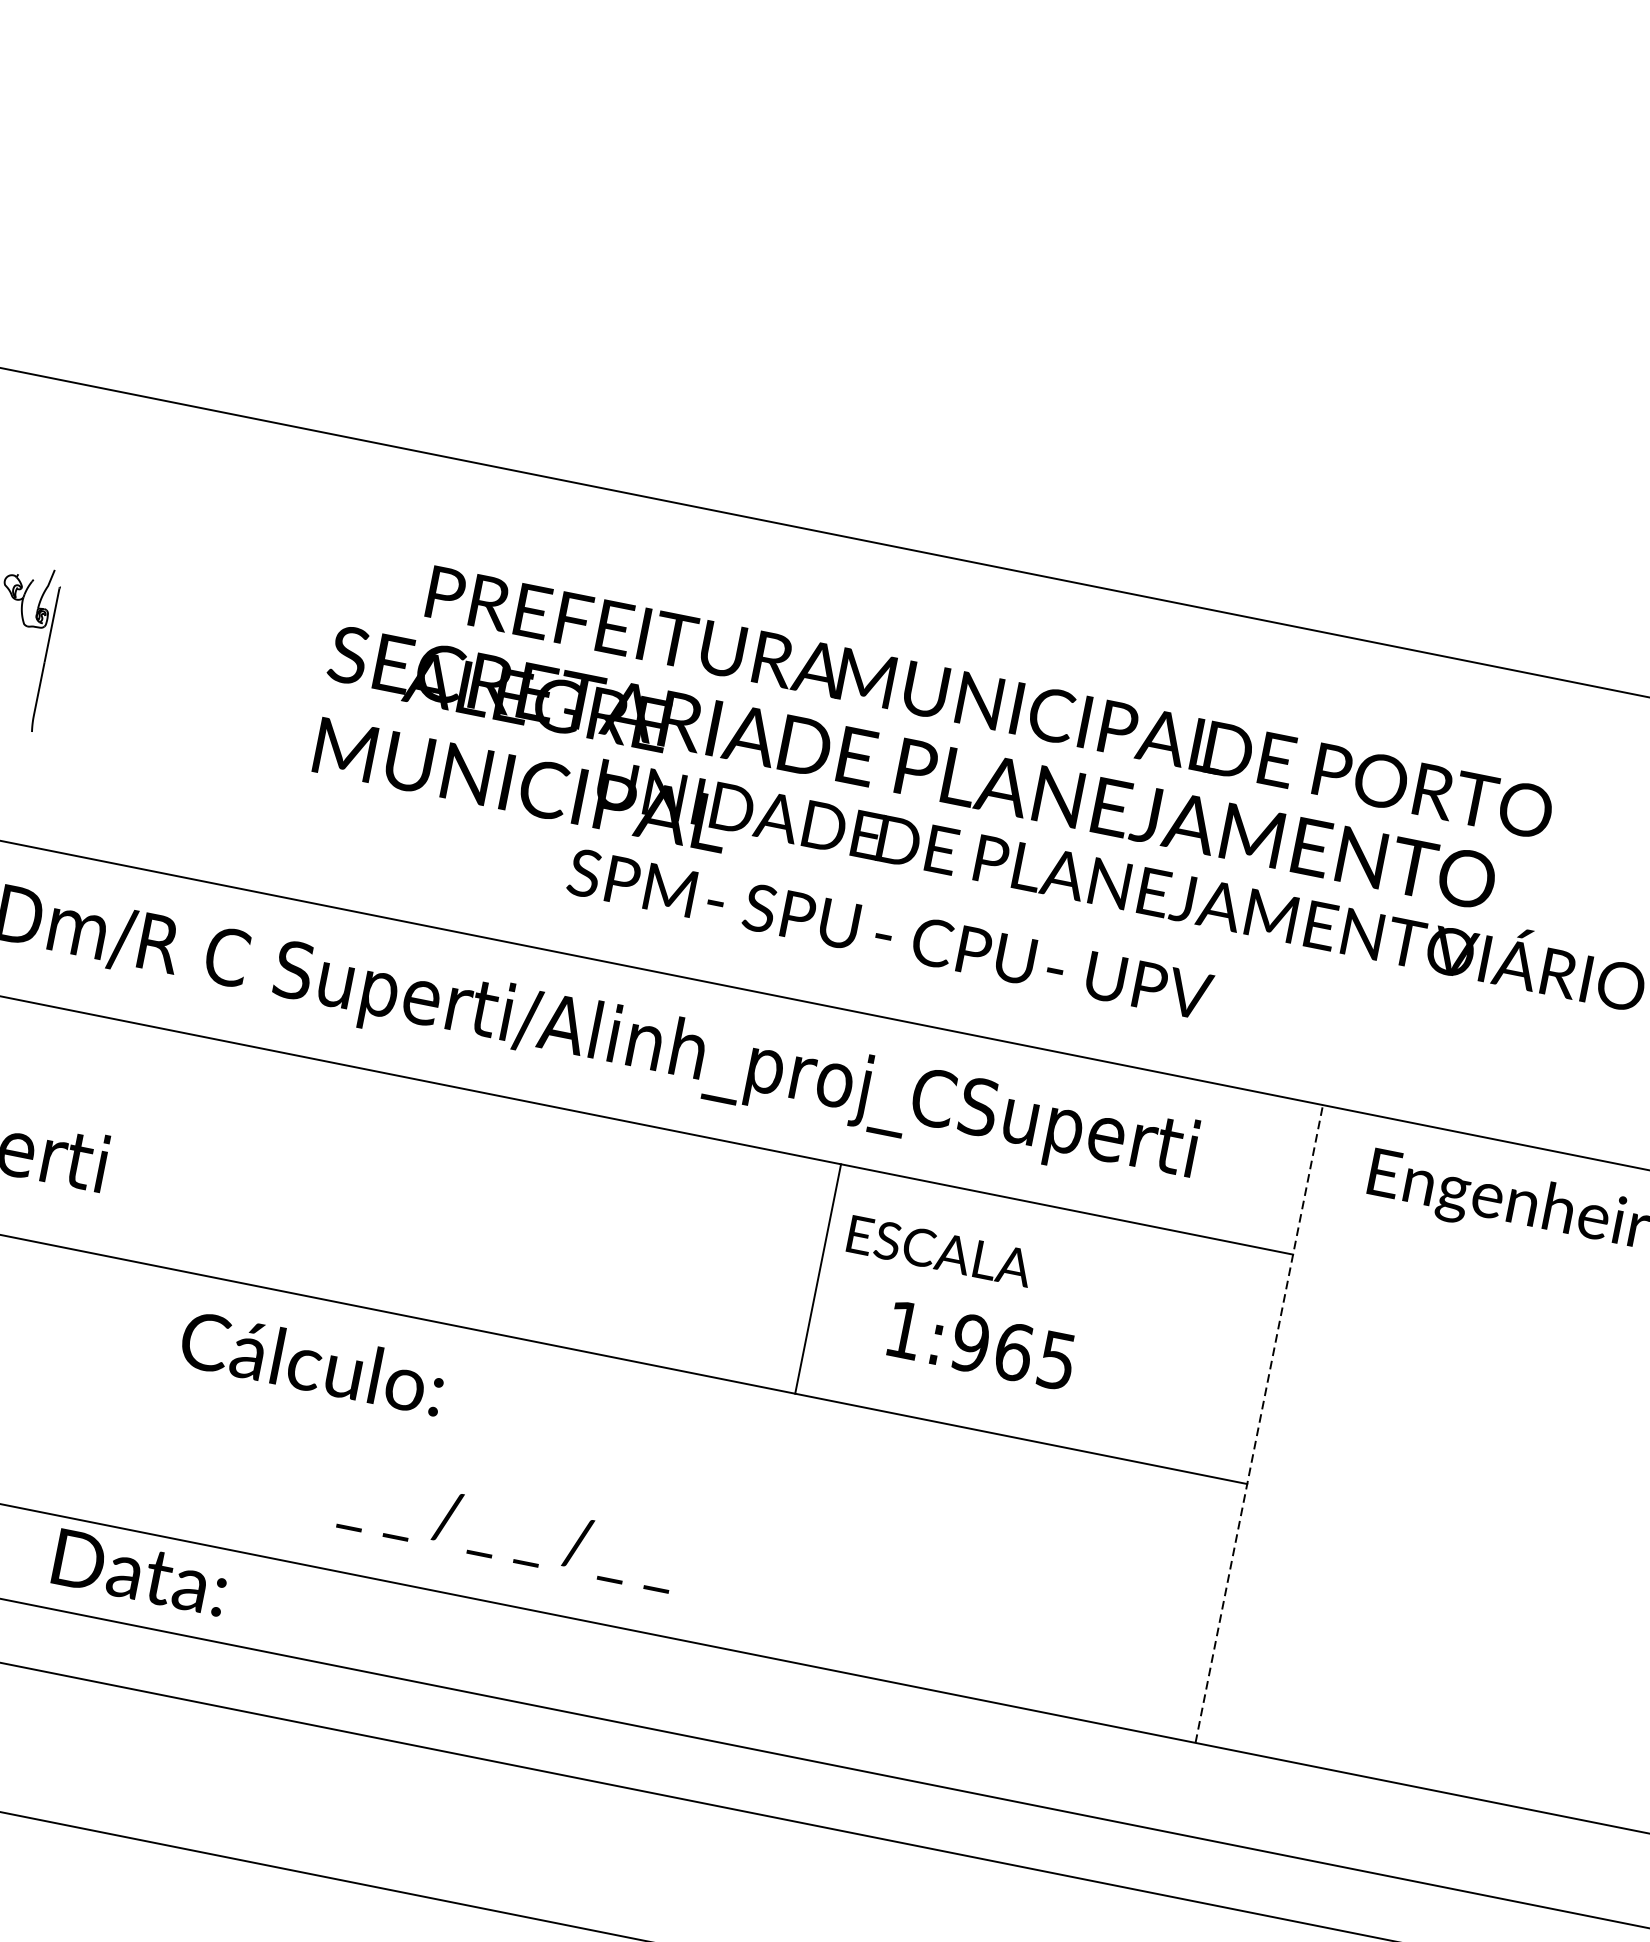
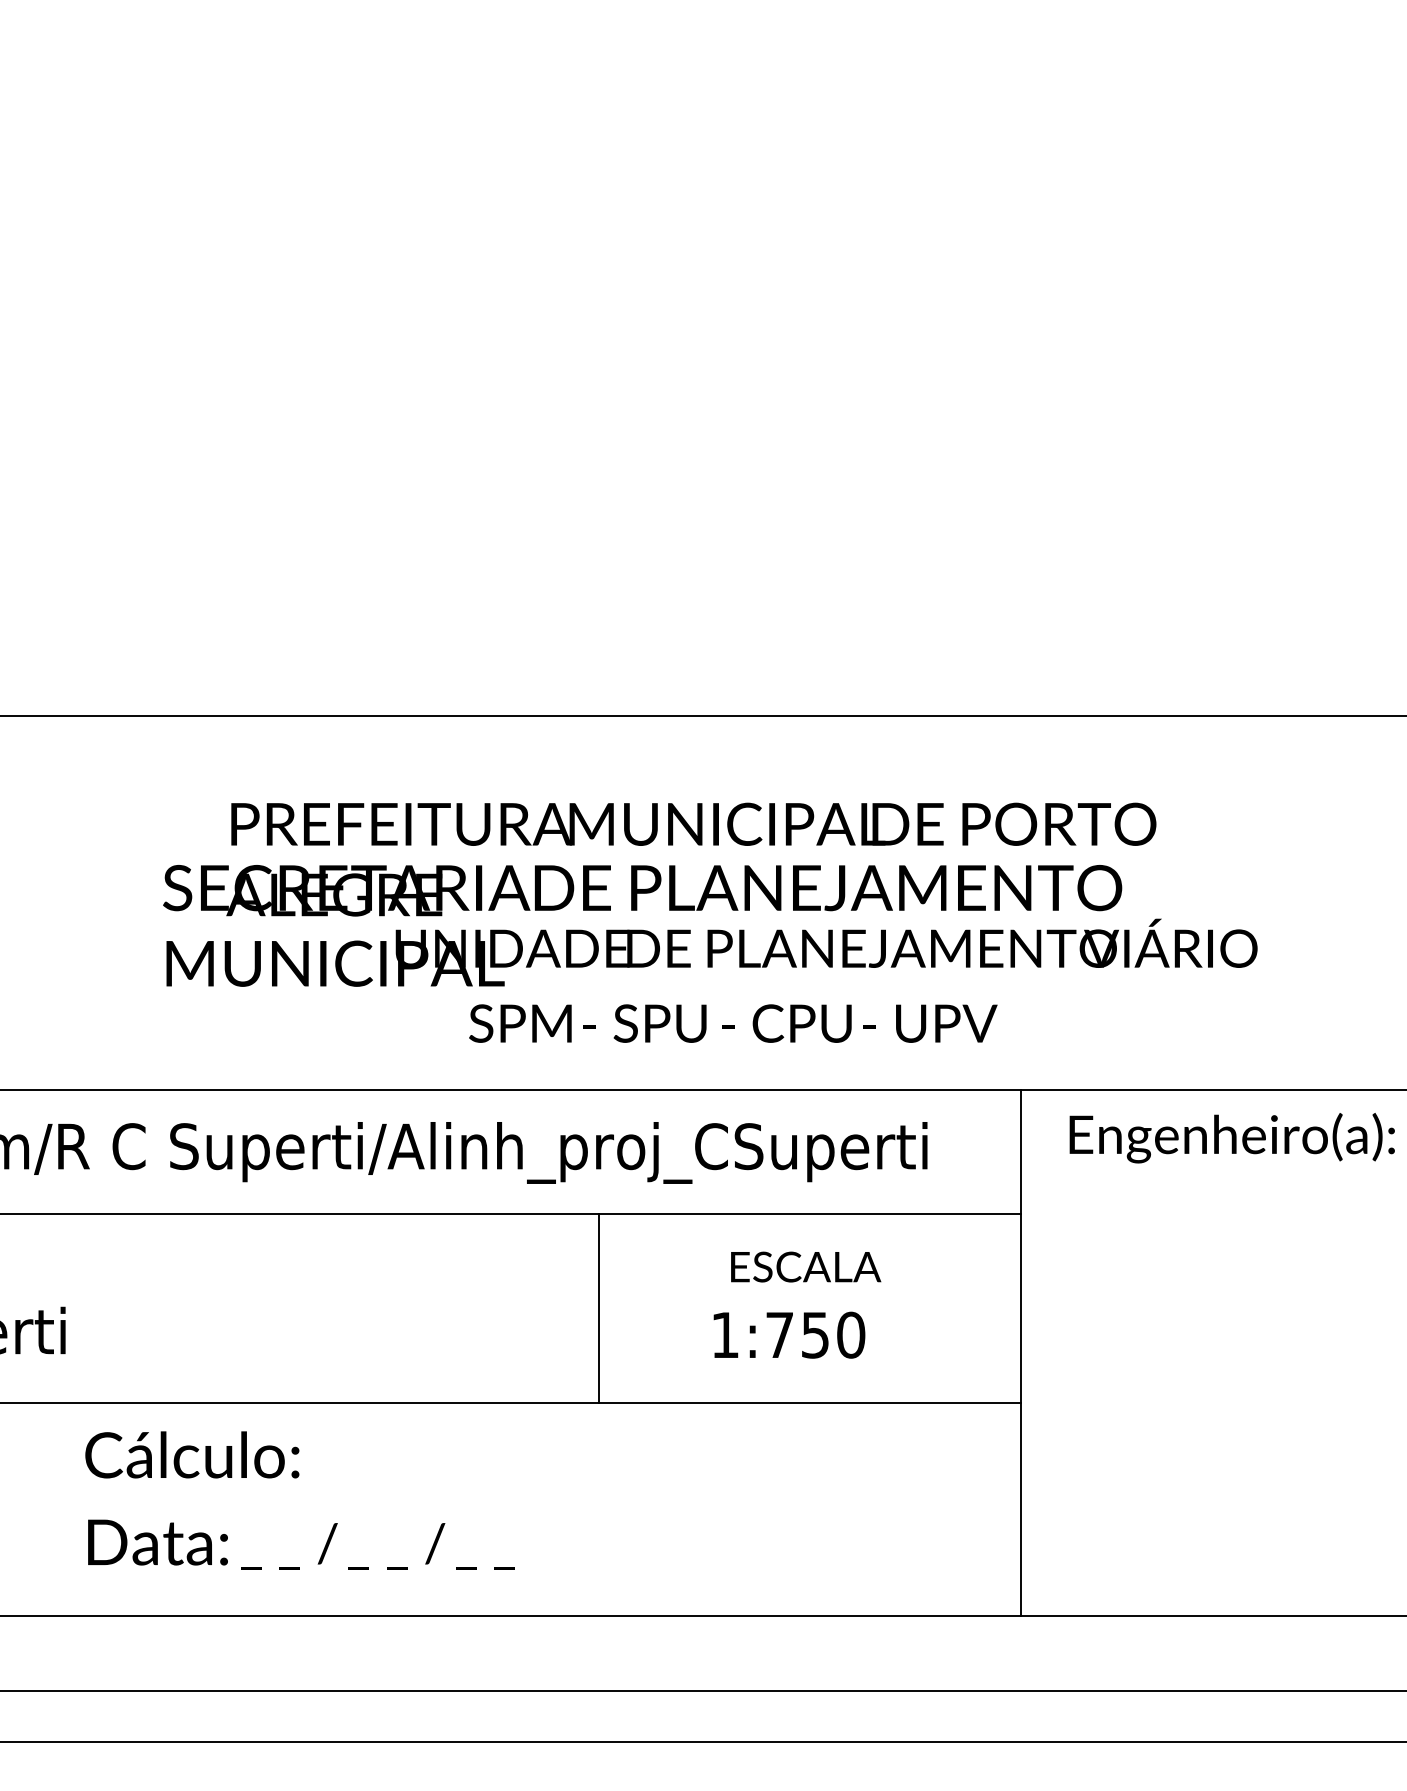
text: (890, 934) -> (733, 1023), moved
text: (940, 1250) -> (806, 1266), moved
line: (818, 1277) -> (598, 1307), moved
text: (1014, 1351) -> (815, 1334), 1:965 -> 1:750
text: (313, 1362) -> (192, 1454), moved
line: (1259, 1424) -> (1021, 1353), dashed -> solid
text: (507, 1532) -> (377, 1546), moved
text: (139, 1572) -> (157, 1542), moved

